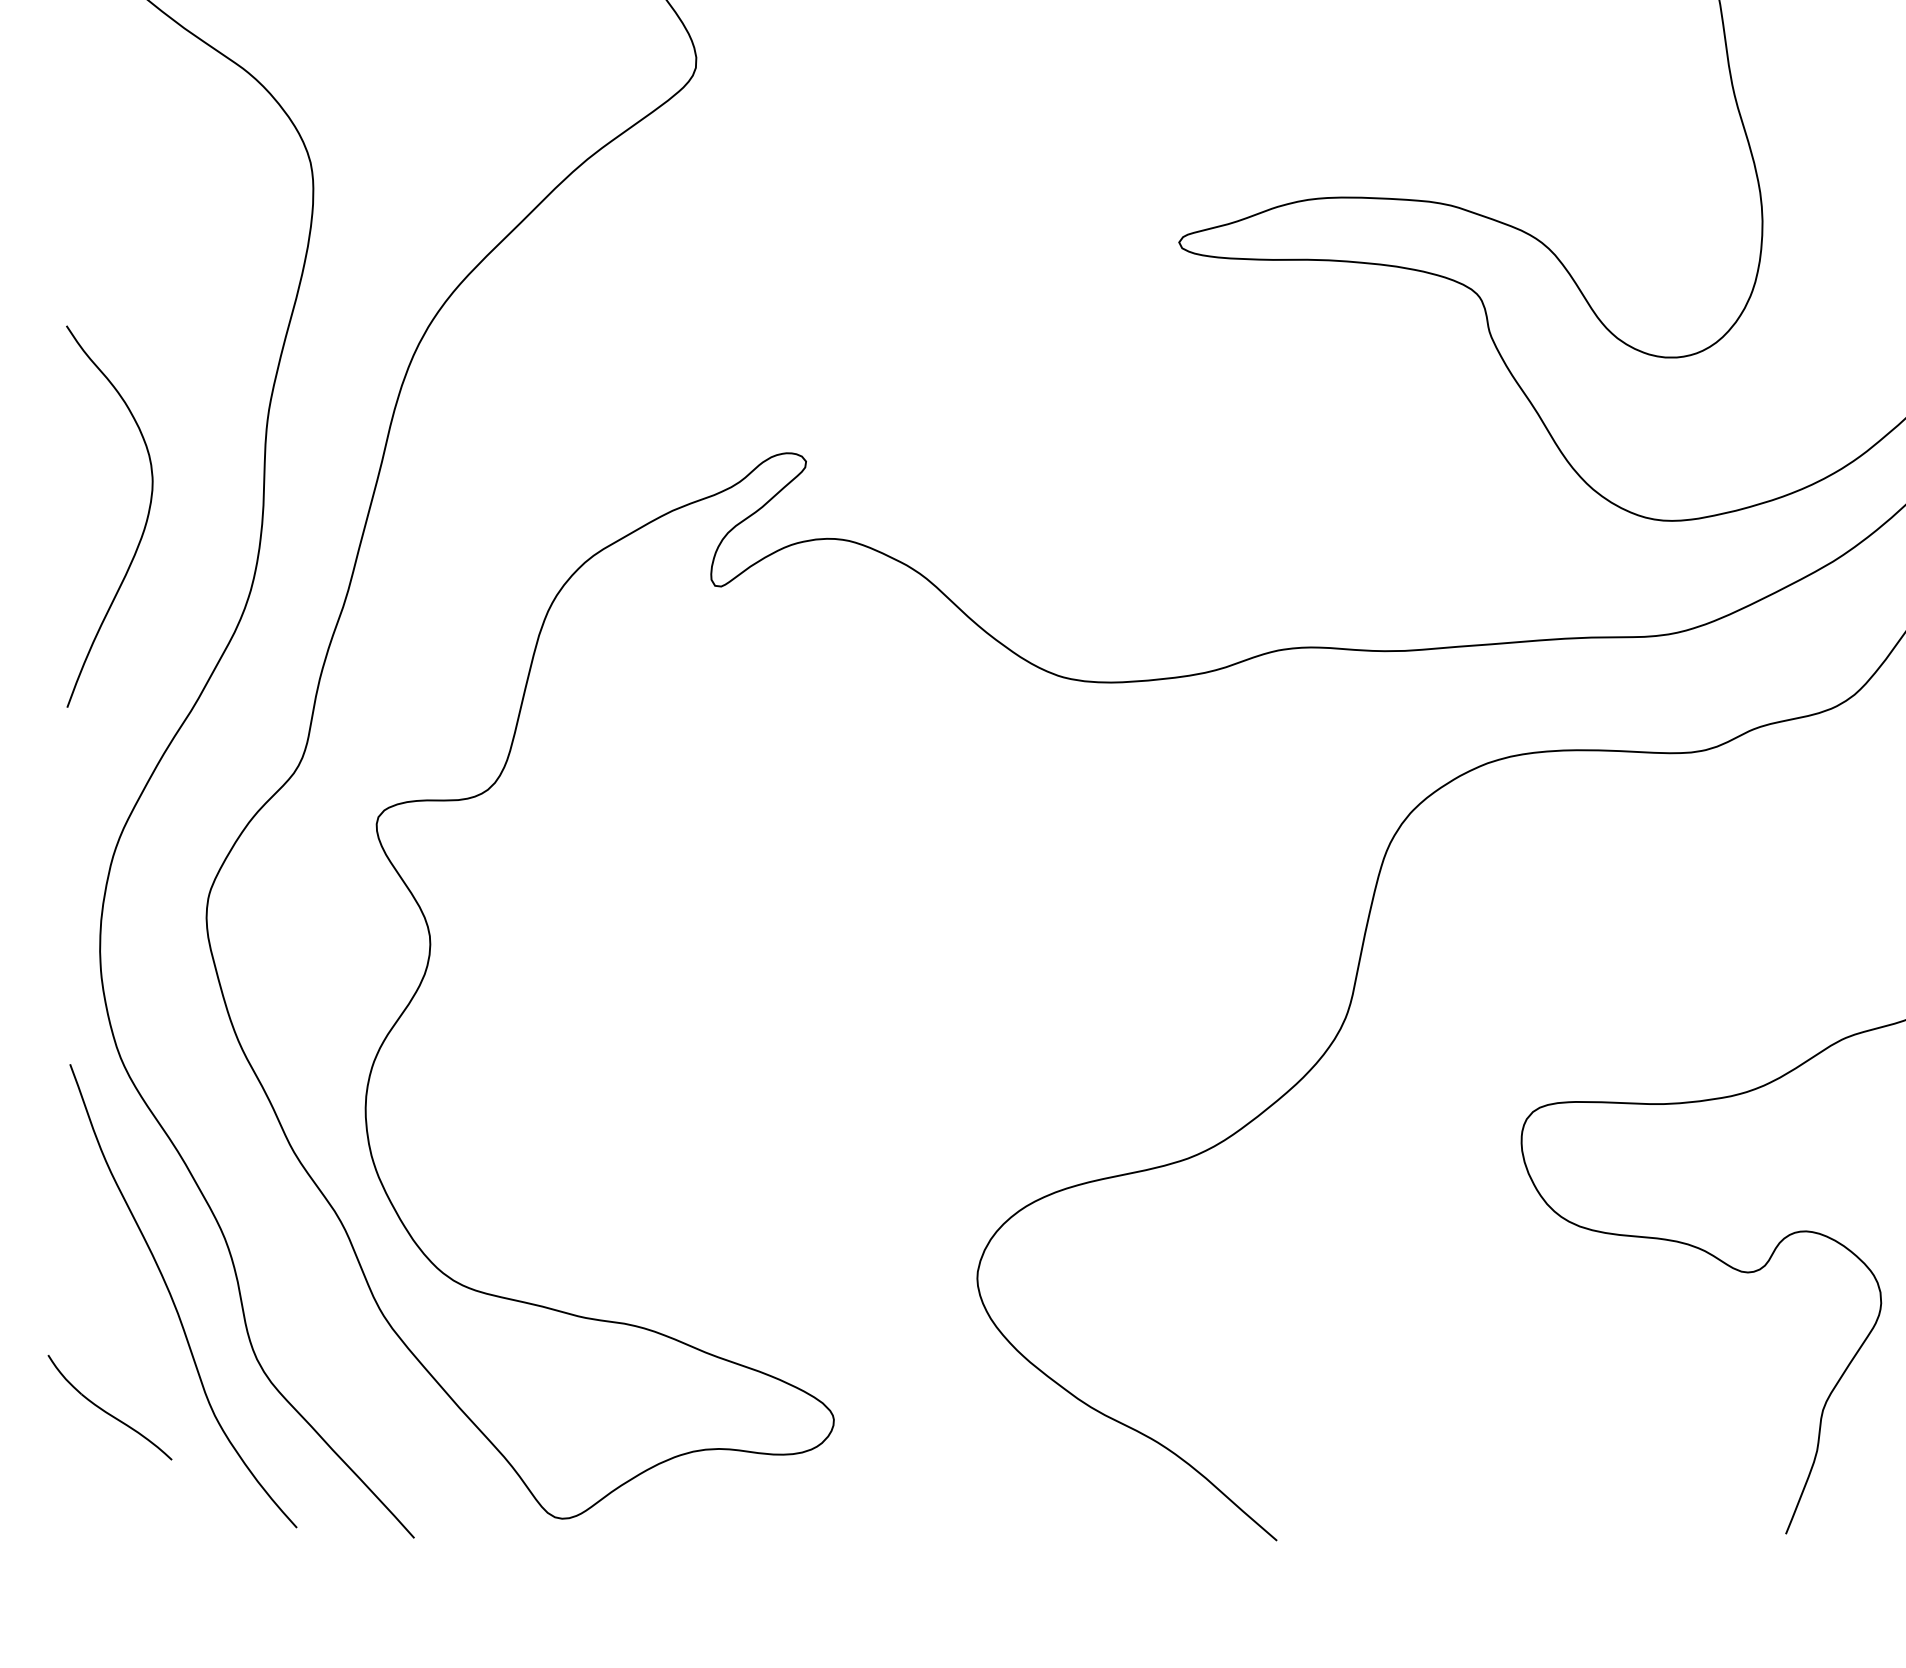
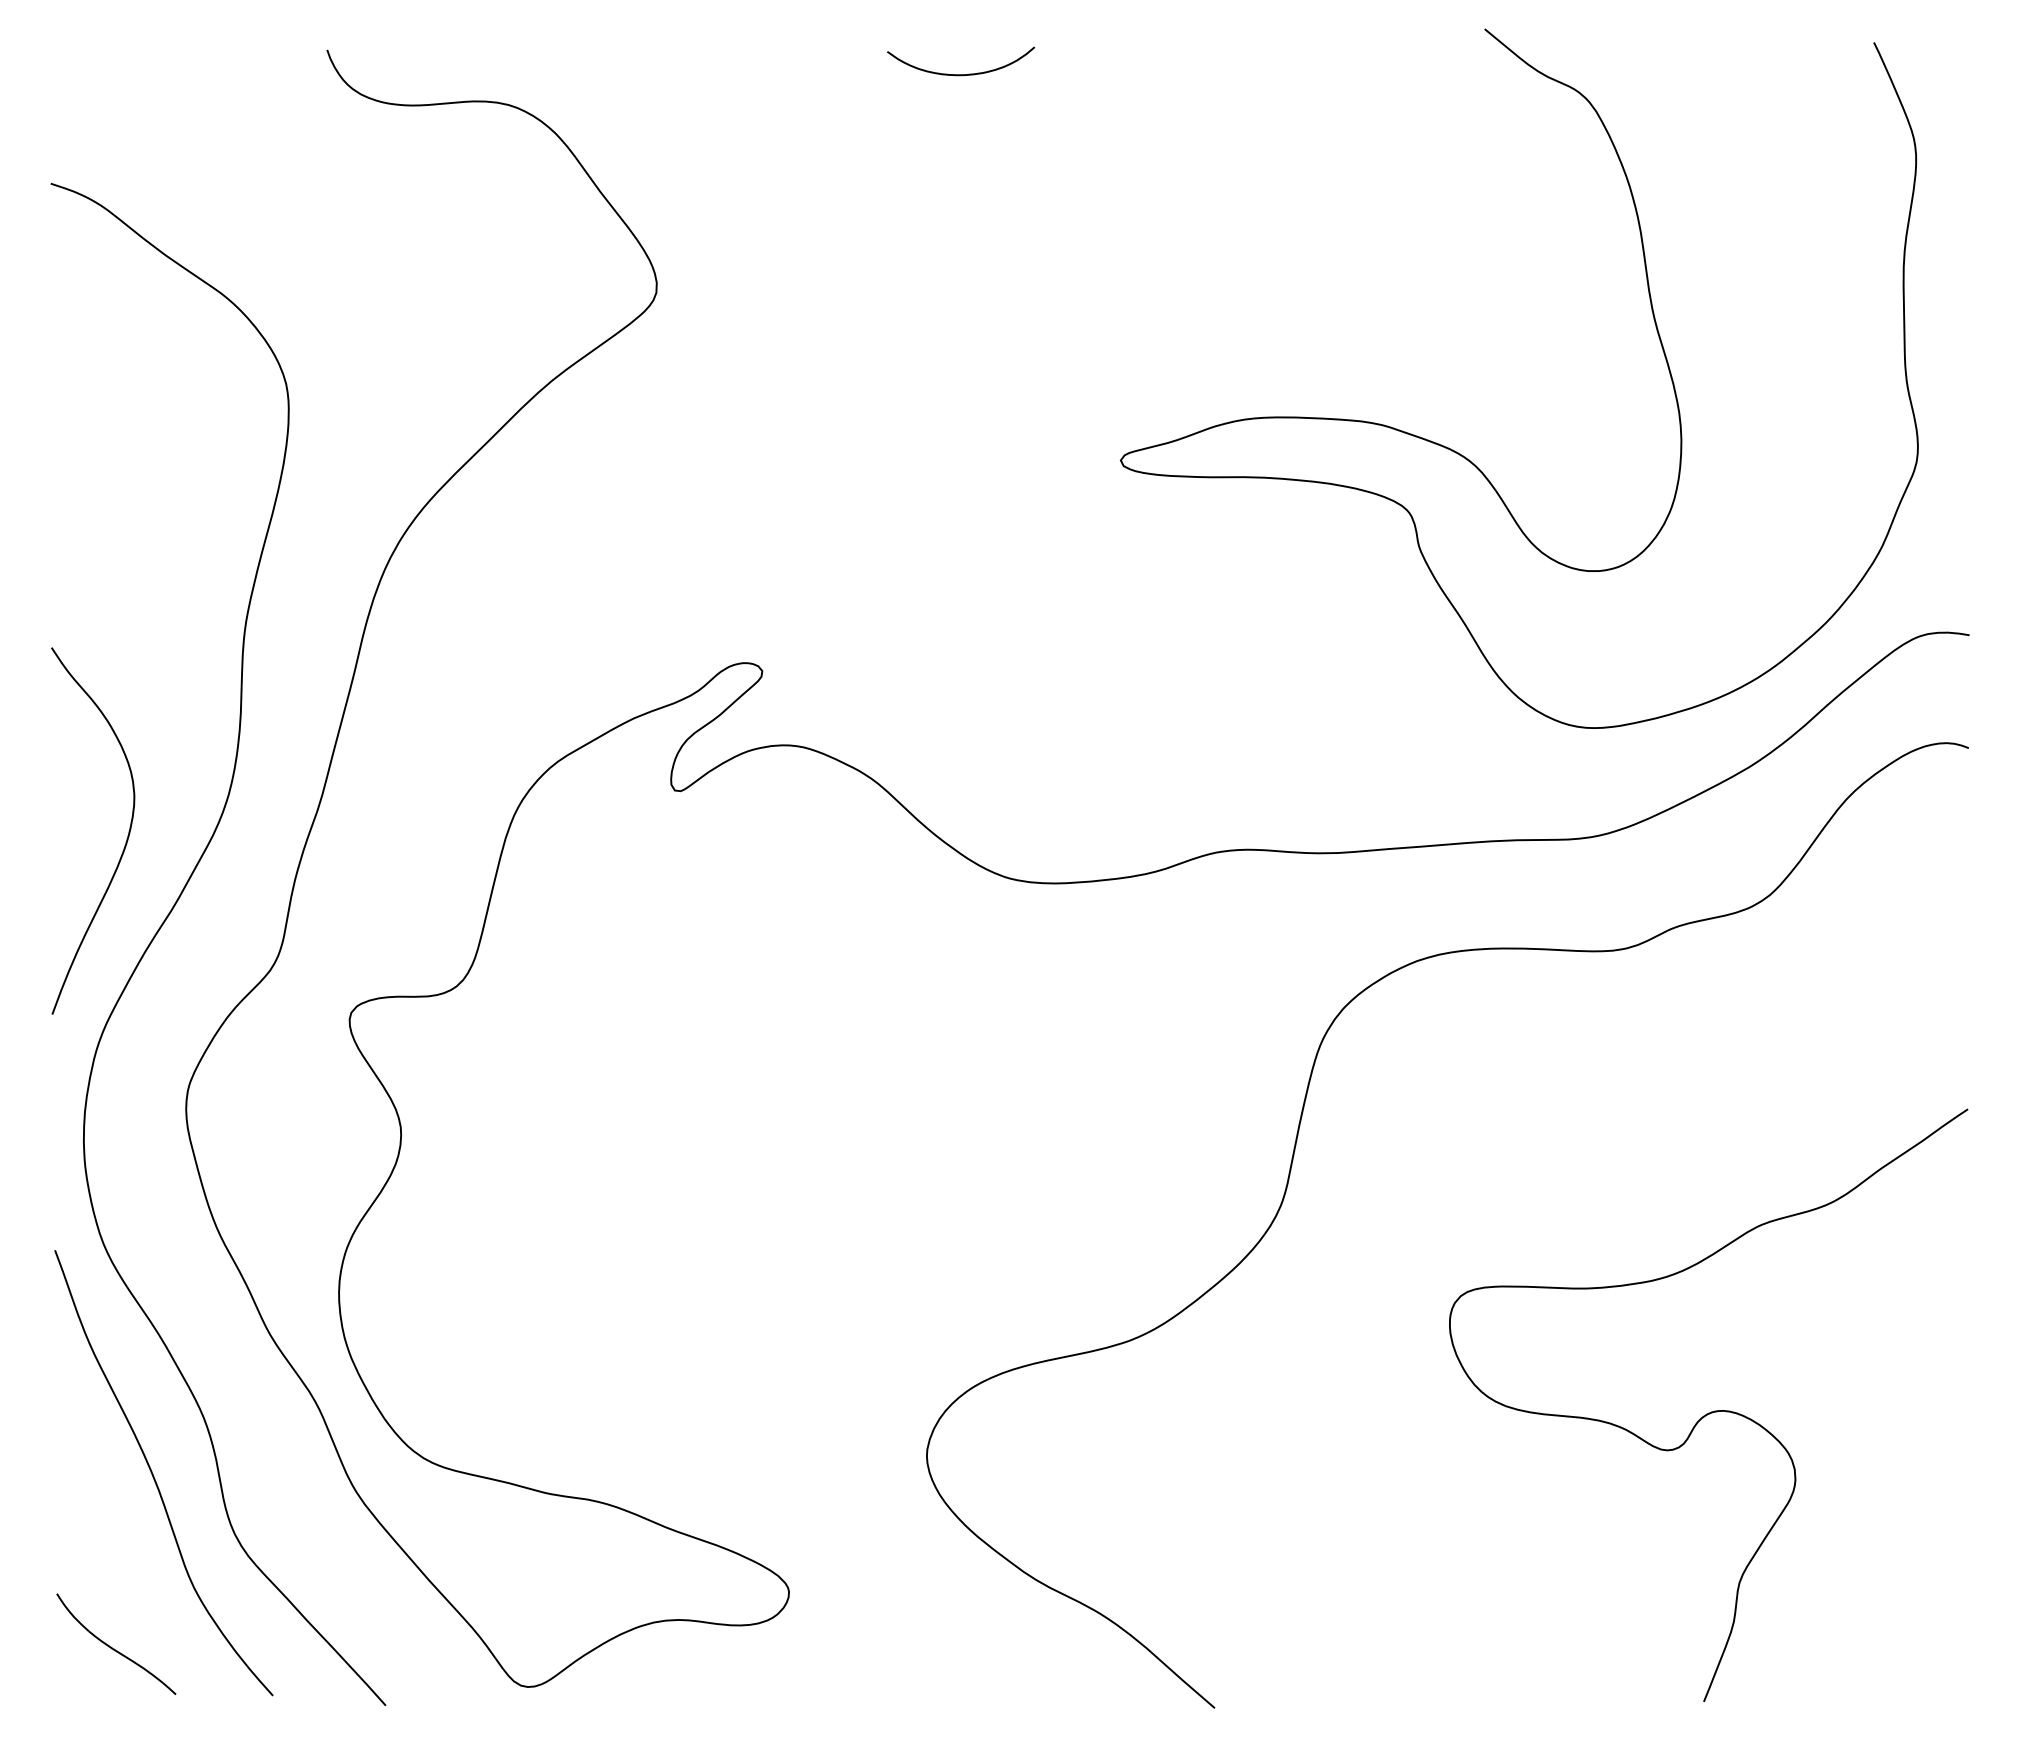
curve: (143, 528) -> (125, 842), moved
part: (110, 1406) -> (116, 1643), moved

